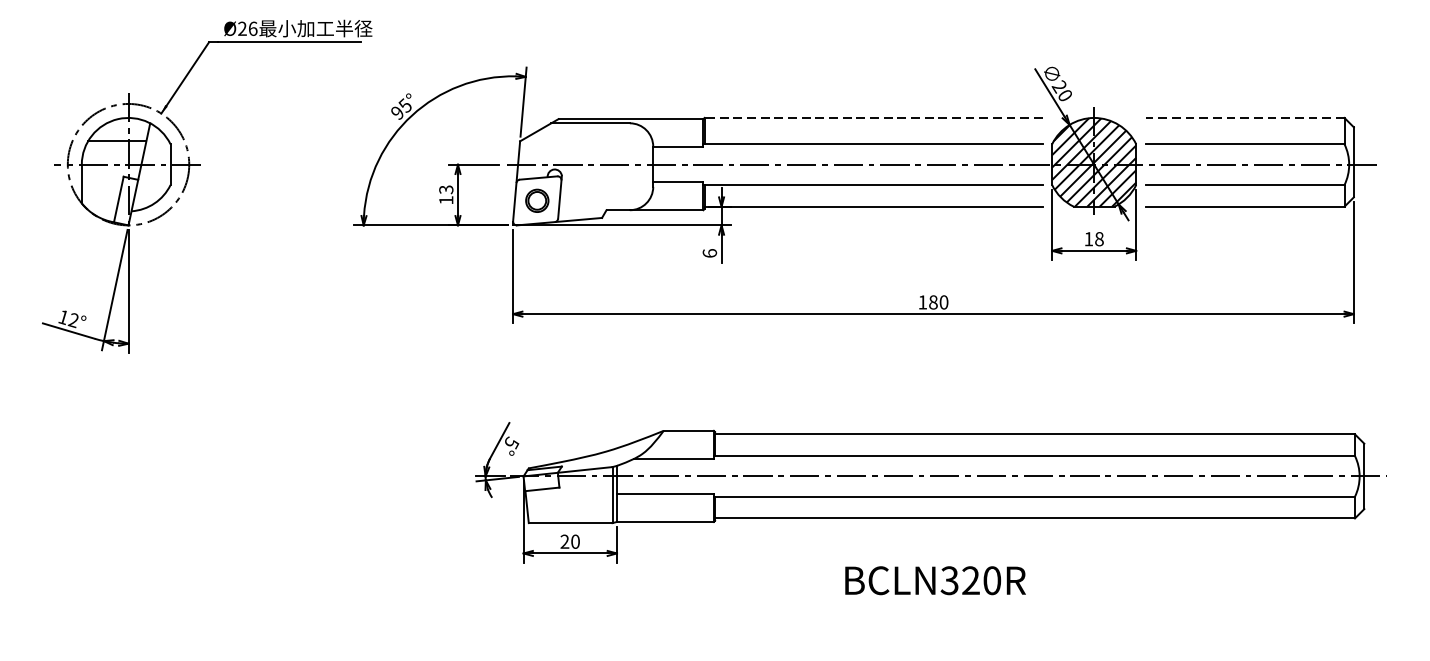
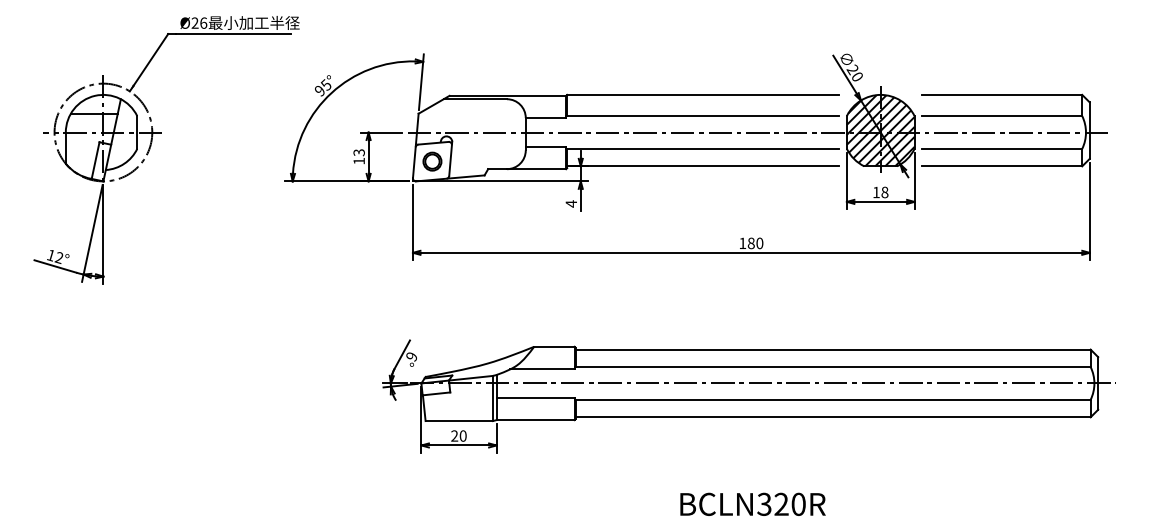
line: (872, 117) -> (702, 94), dashed -> solid
line: (1244, 117) -> (1001, 94), dashed -> solid
text: (710, 252) -> (571, 203), 6 -> 4
text: (511, 442) -> (411, 356), 5° -> 6°
text: (934, 579) -> (752, 503), moved

